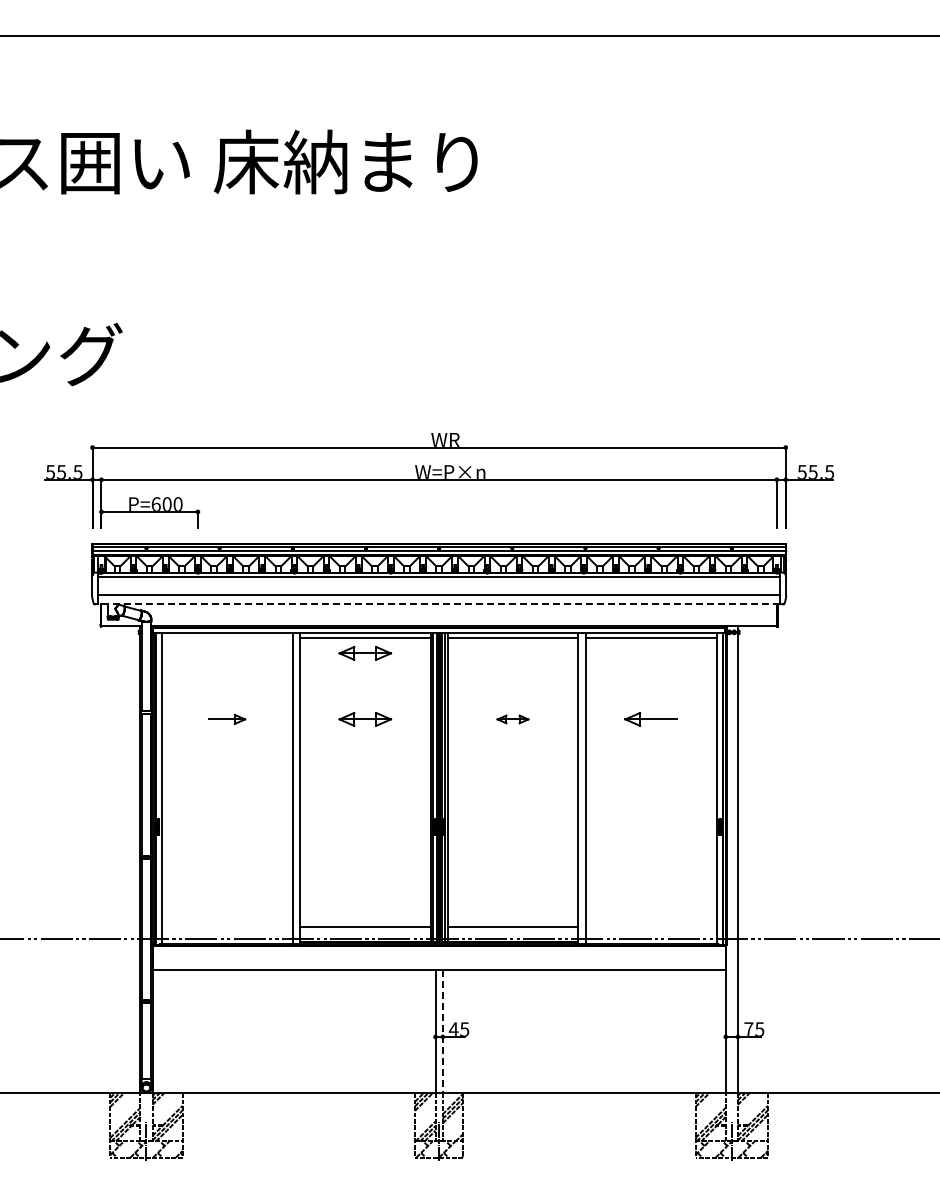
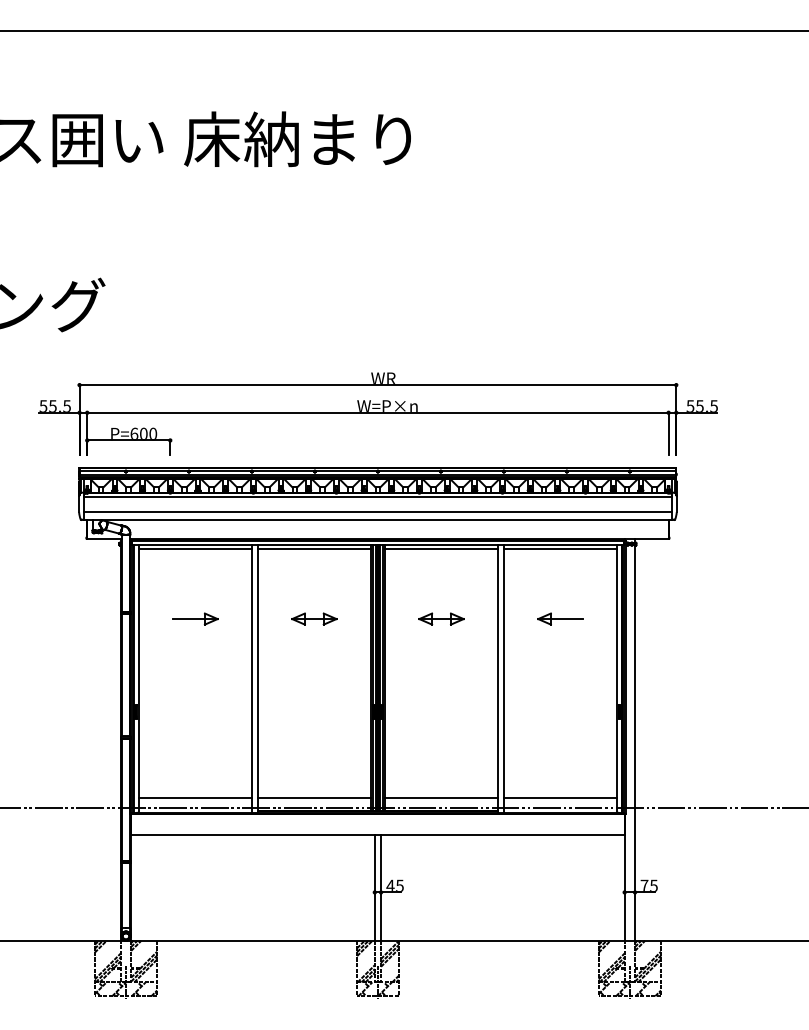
line: (438, 603) -> (377, 519), dashed -> solid
line: (226, 638) -> (194, 549), added
part: (365, 653) -> (314, 562), removed
part: (226, 719) -> (194, 619), size x1.43
part: (512, 719) -> (441, 619), size x1.67
line: (226, 927) -> (194, 798), added
line: (650, 927) -> (559, 798), added
line: (442, 1031) -> (380, 887), dashed -> solid

